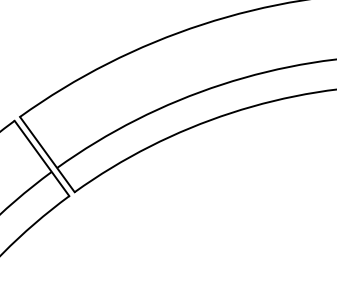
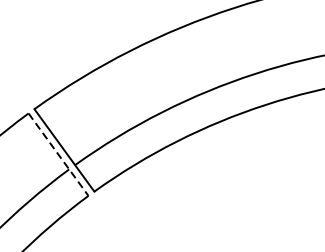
line: (41, 158) -> (57, 154), solid -> dashed

